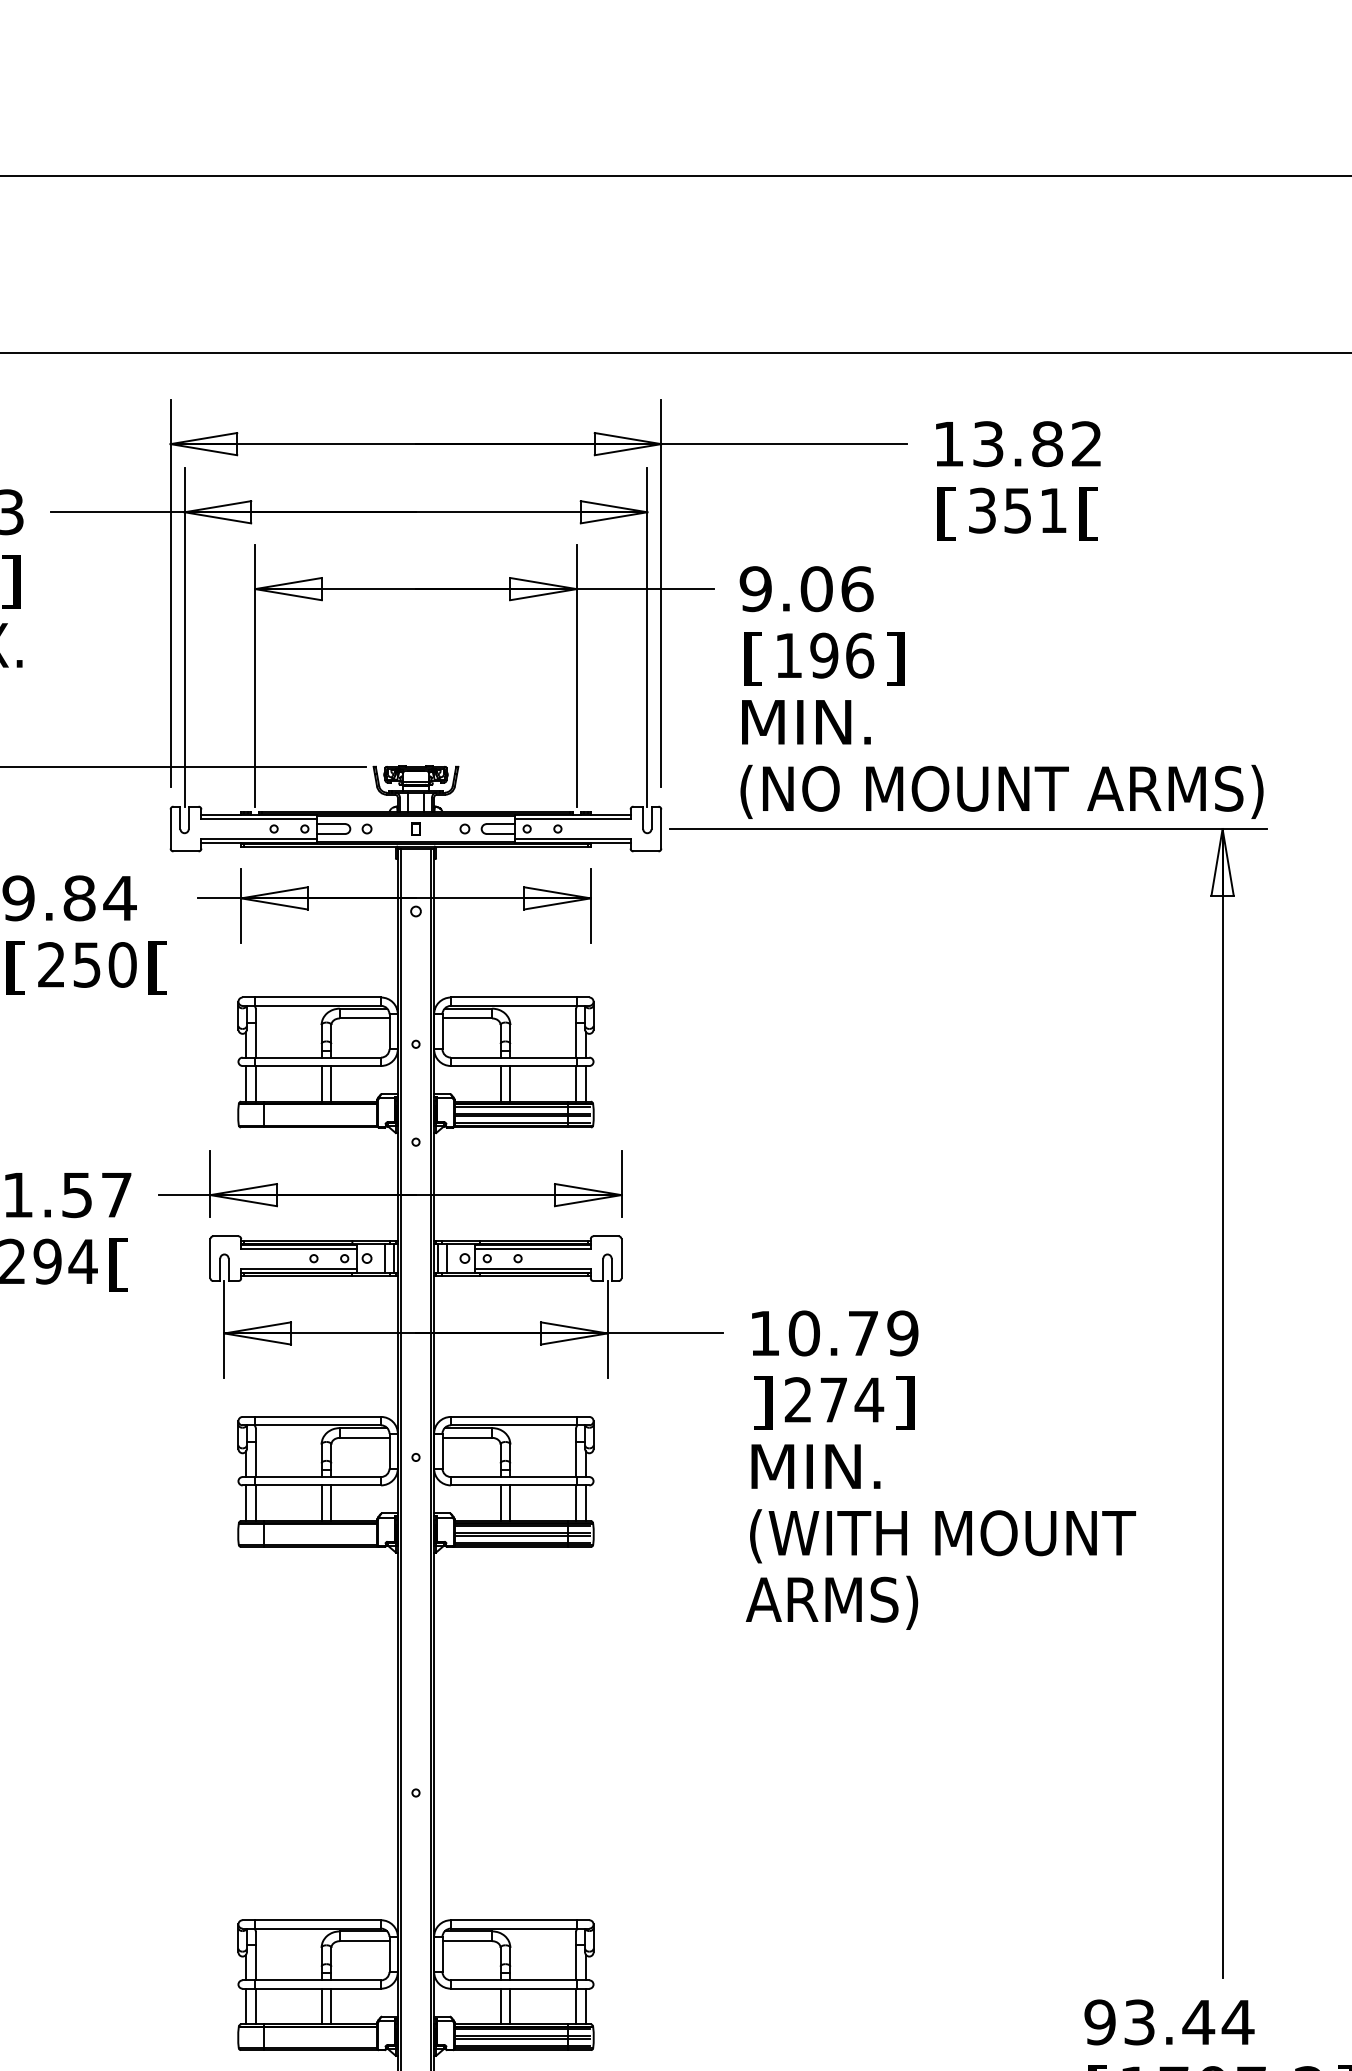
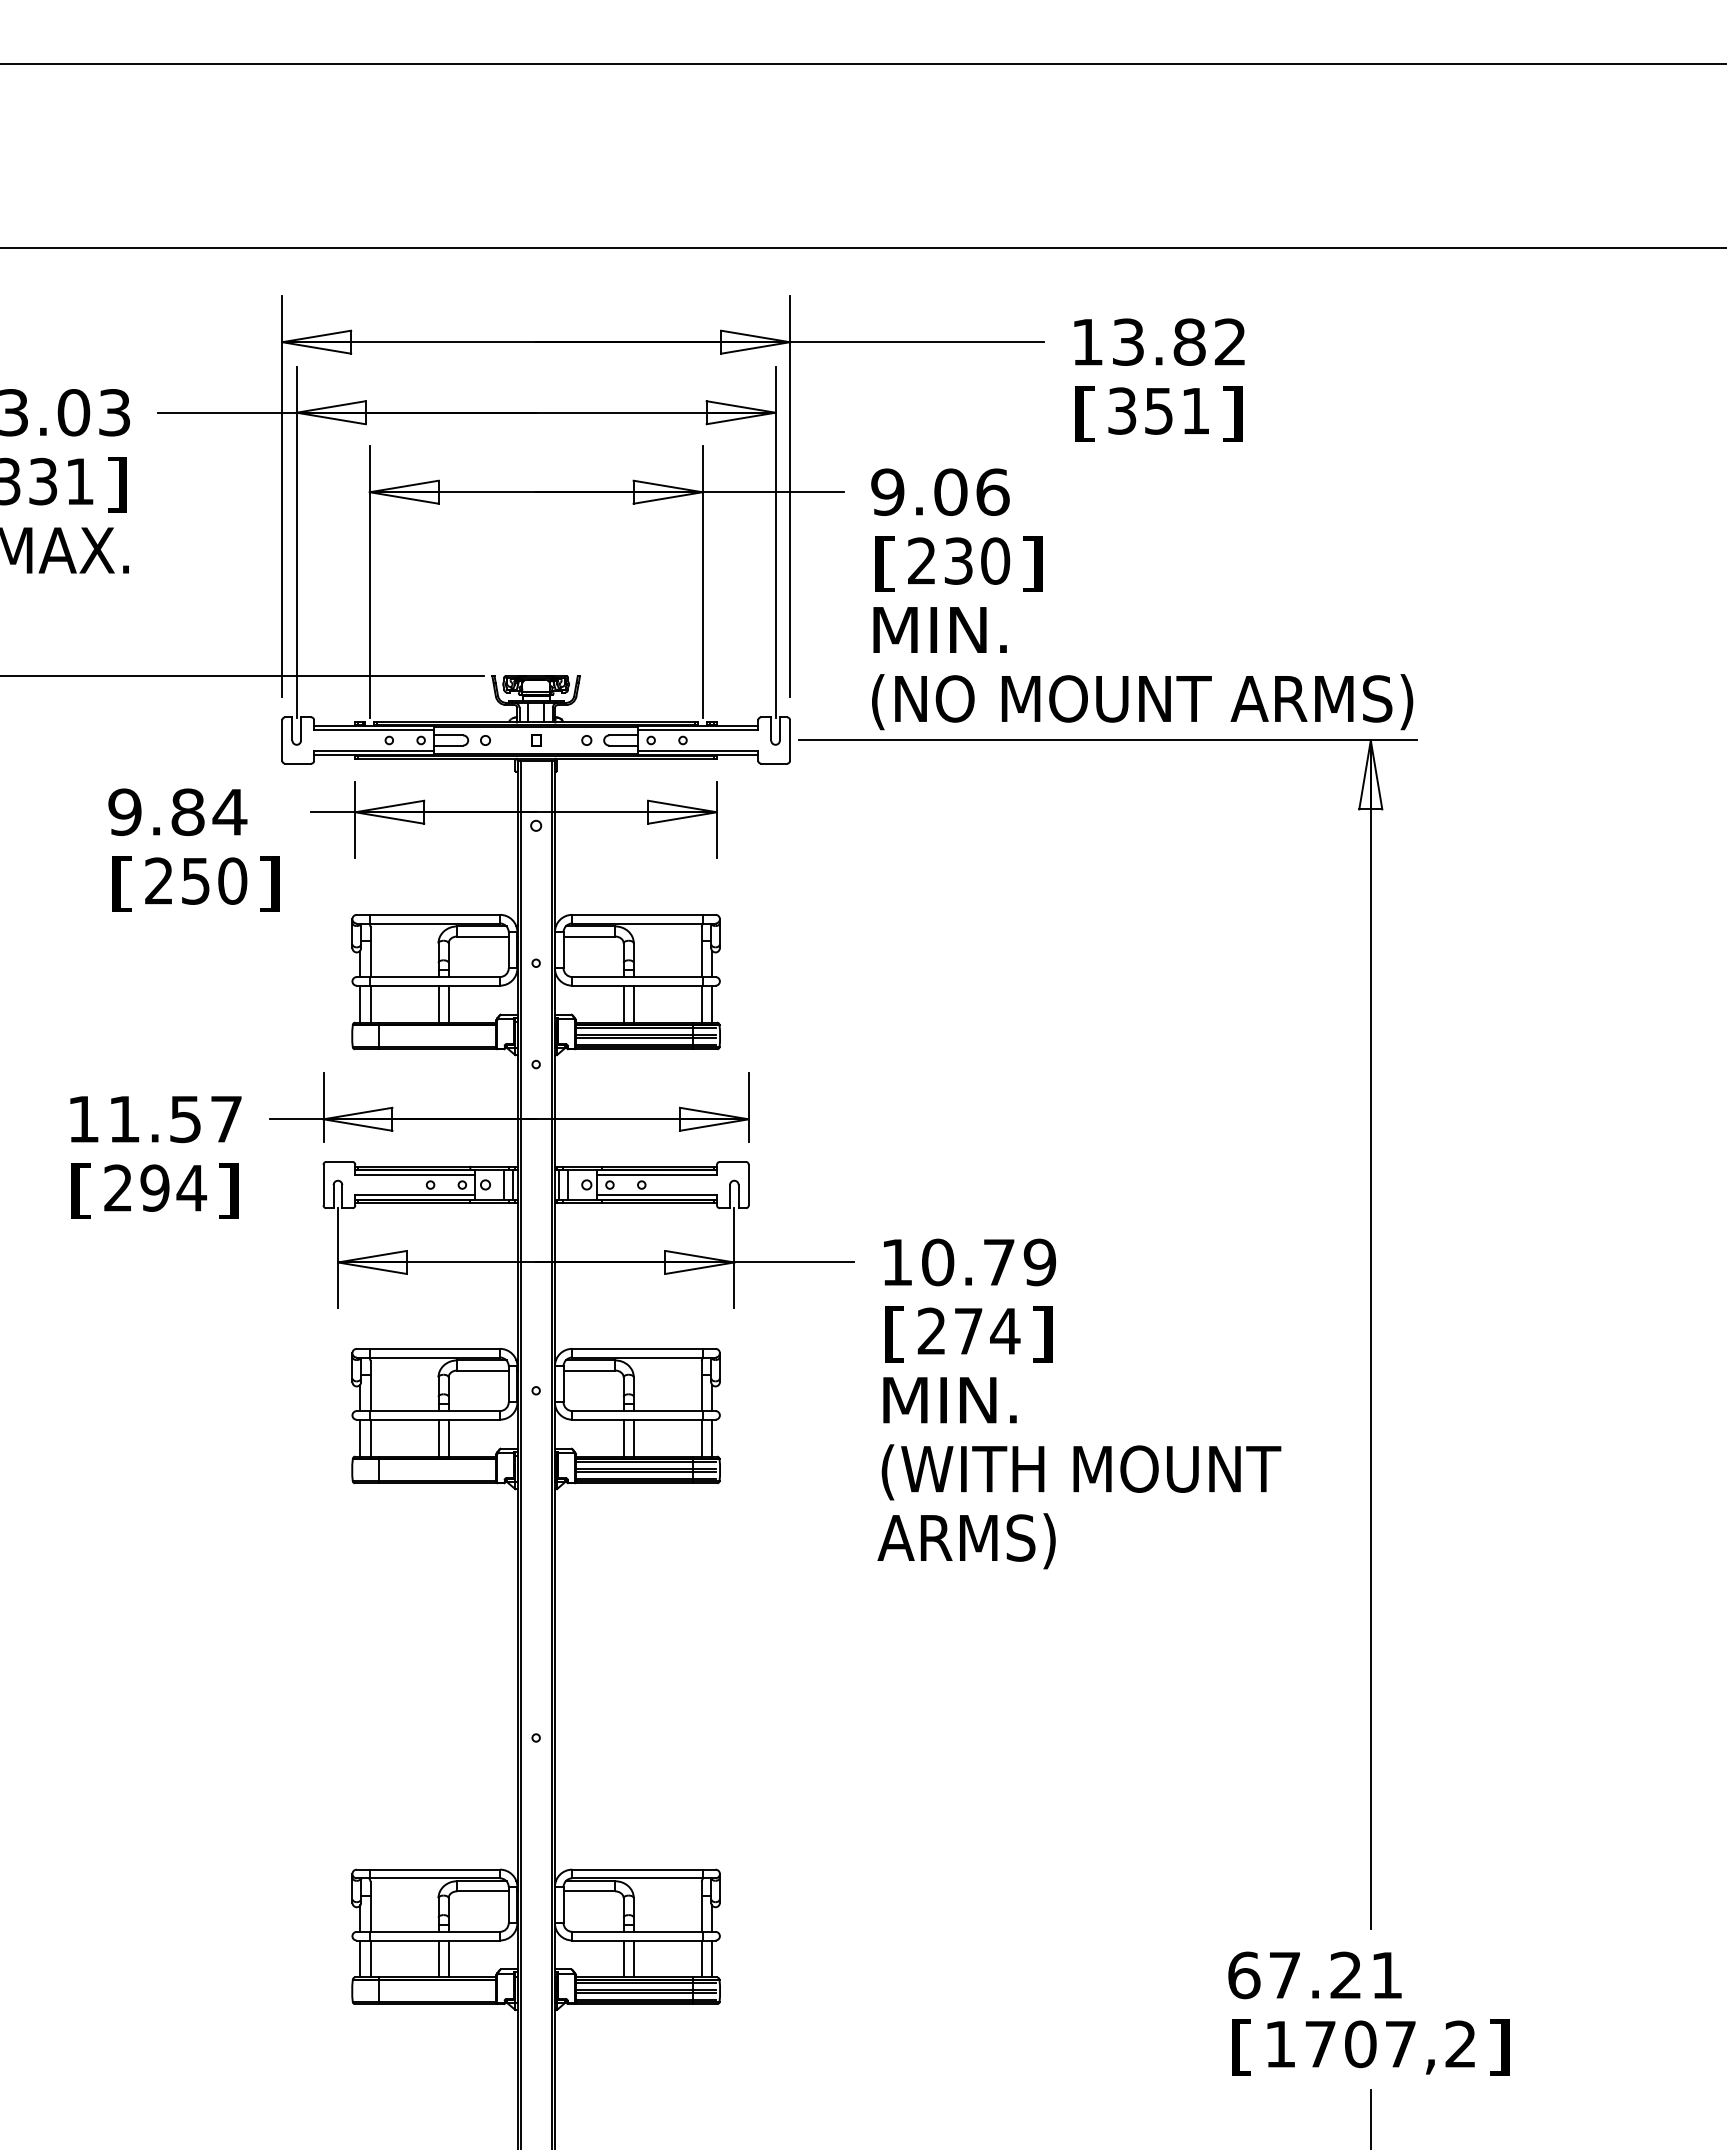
text: (1088, 513) -> (1232, 413), [ -> ]
text: (825, 655) -> (959, 560), 196 -> 230
text: (158, 967) -> (269, 883), [ -> ]
text: (118, 1263) -> (228, 1190), [ -> ]
text: (763, 1403) -> (895, 1334), ] -> [
text: (1169, 2022) -> (1315, 1975), 93.44 -> 67.21

